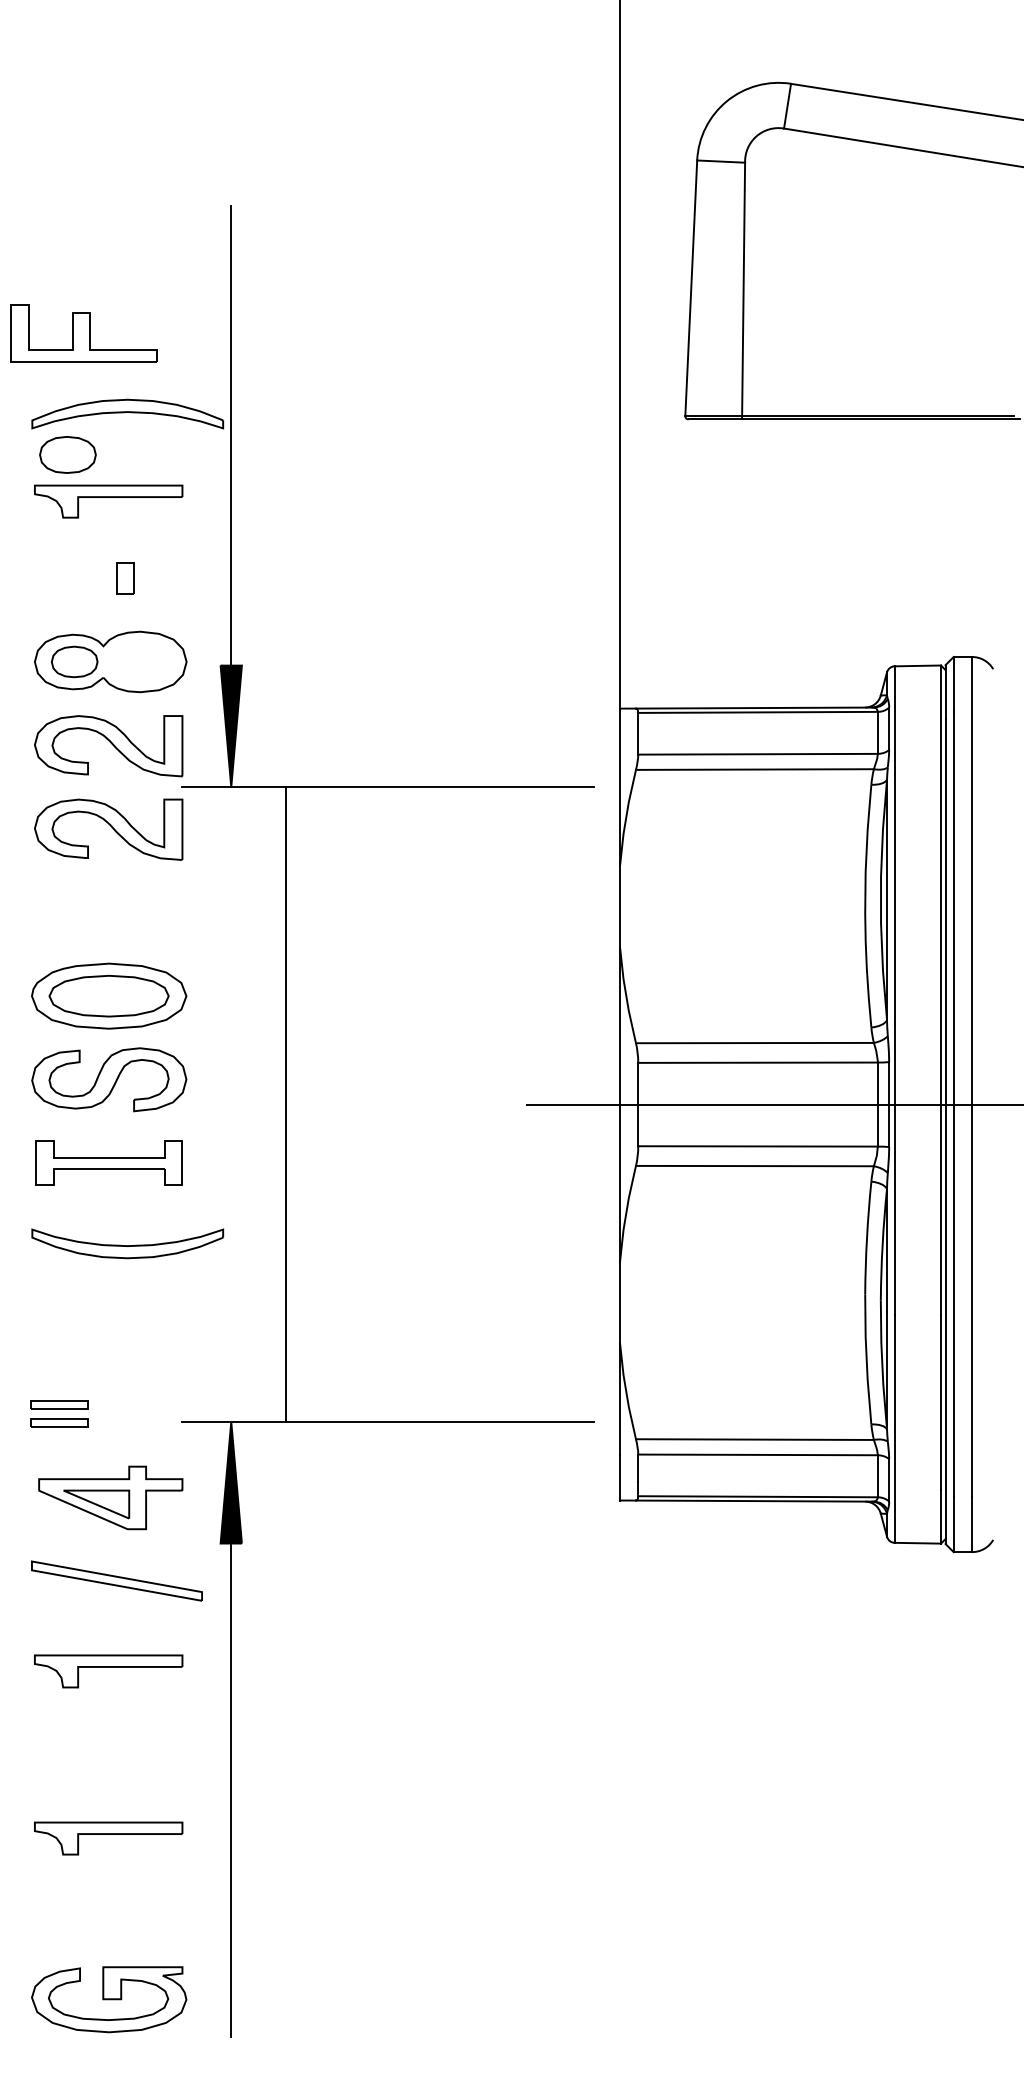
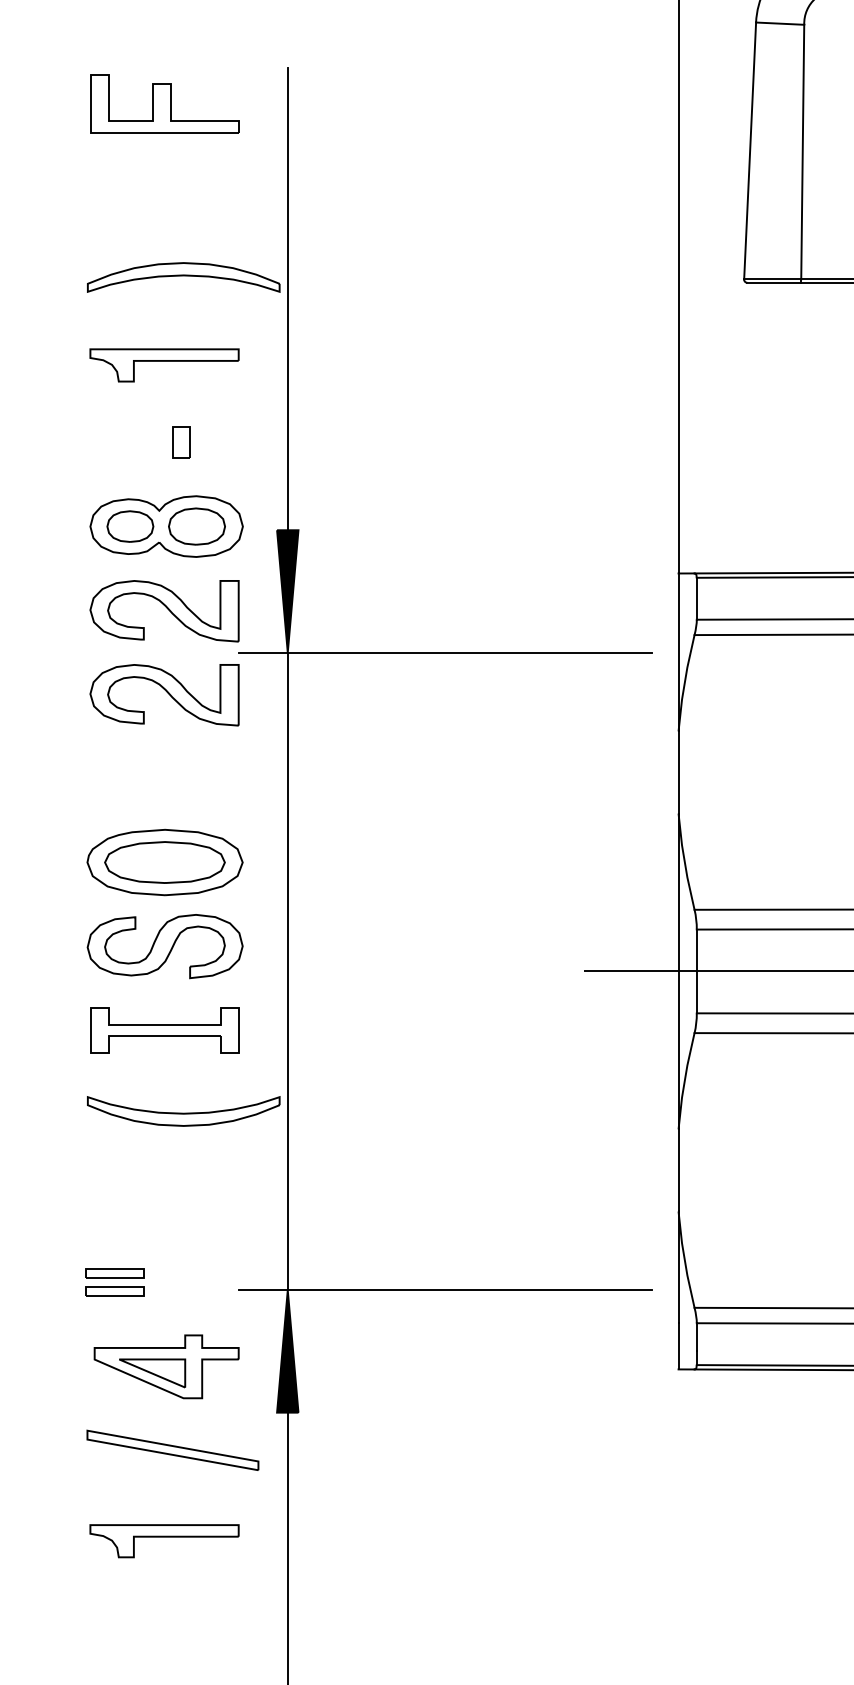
part: (83, 333) -> (164, 103), moved
part: (67, 454) -> (196, 526), moved
line: (286, 1104) -> (288, 971), moved

